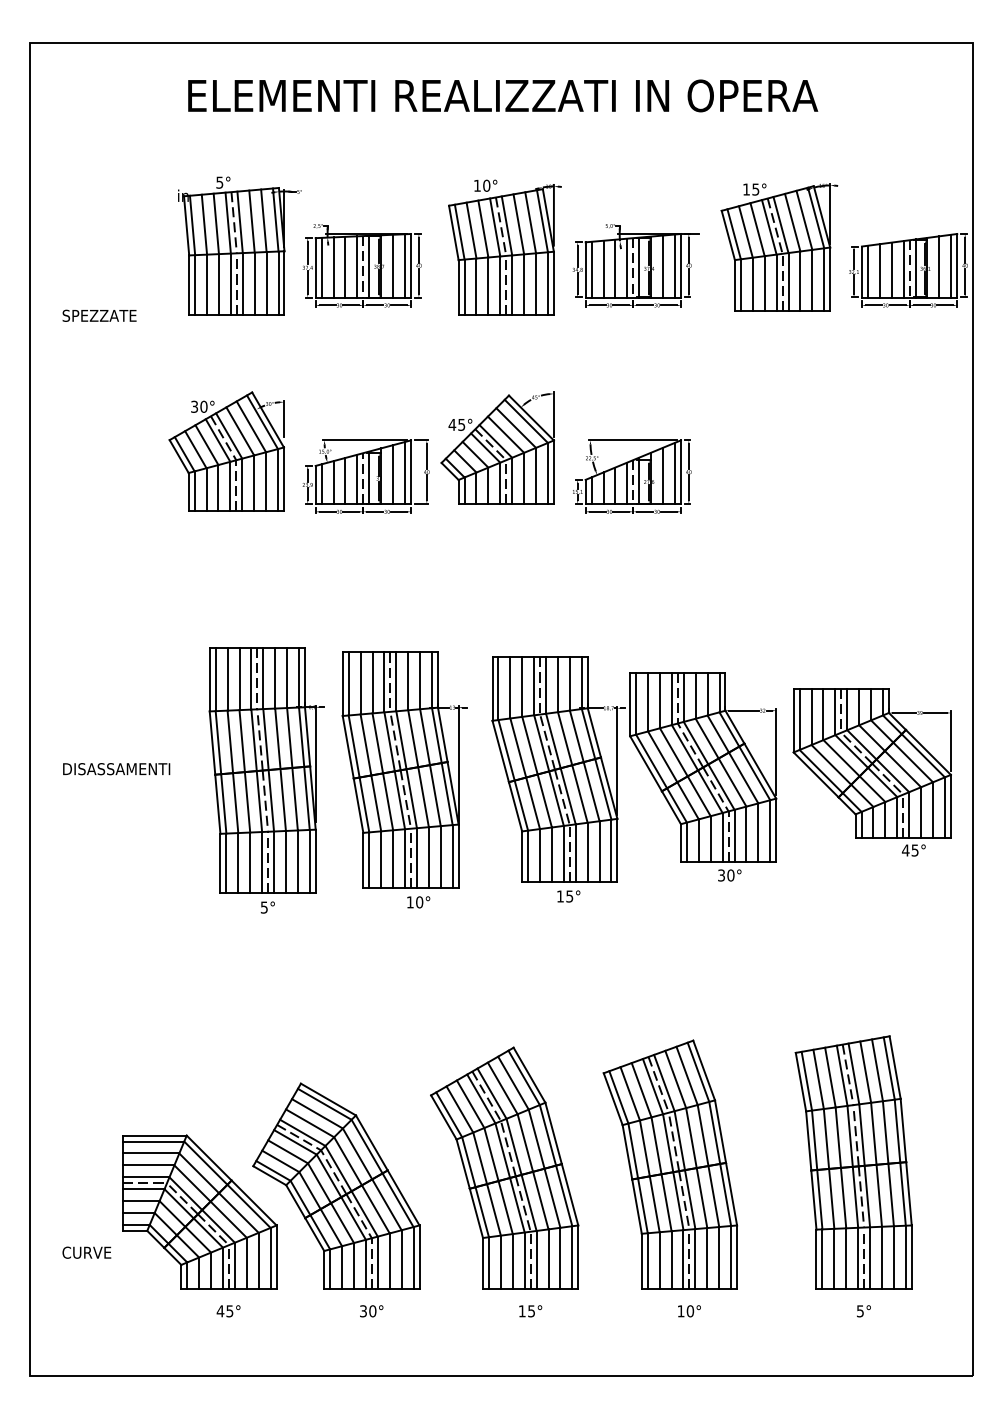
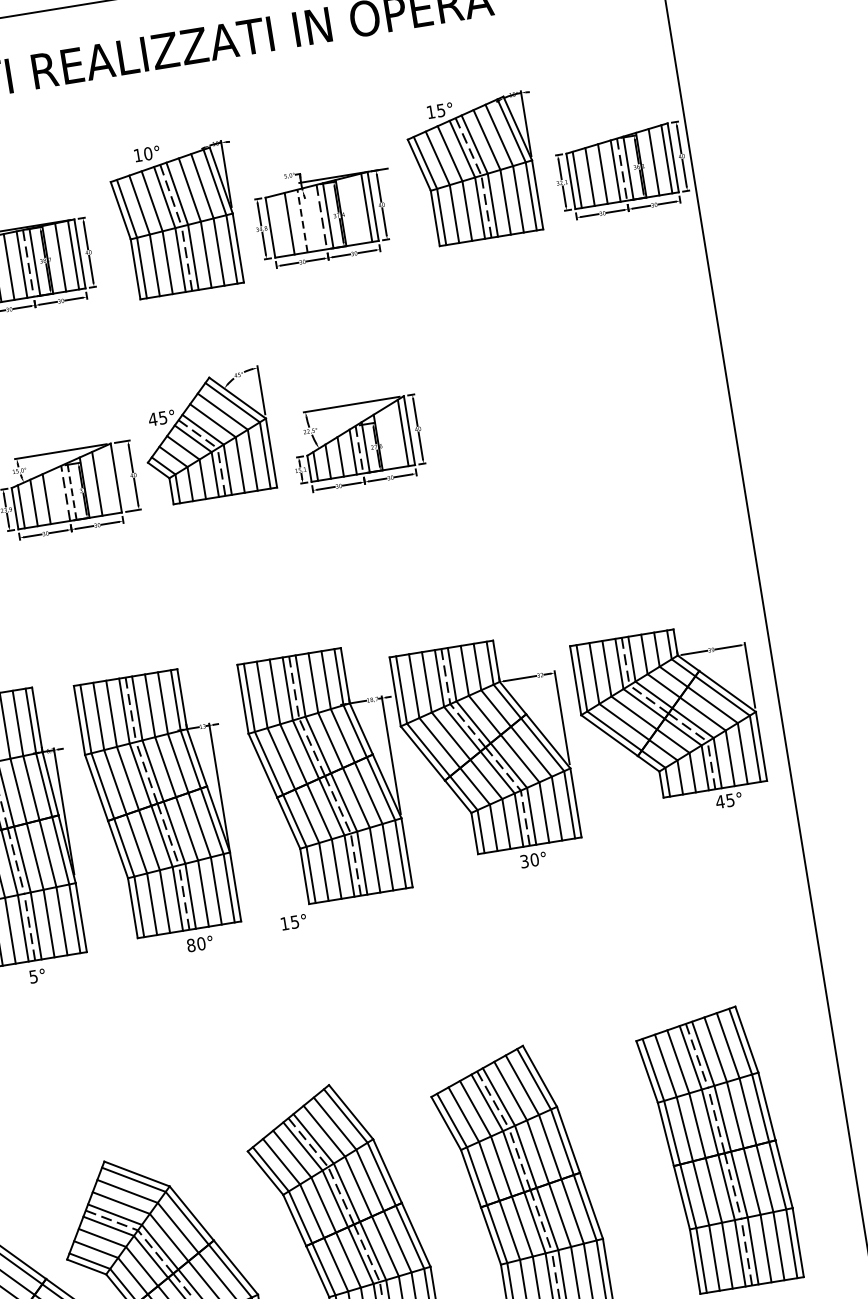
line: (663, 266) -> (354, 210), removed
line: (627, 267) -> (315, 217), removed
line: (615, 268) -> (302, 220), solid -> dashed
line: (591, 269) -> (276, 226), removed
line: (405, 472) -> (110, 479), removed
line: (663, 475) -> (391, 437), removed
line: (369, 477) -> (72, 491), solid -> dashed
line: (357, 478) -> (59, 494), removed
text: (568, 896) -> (293, 922), moved
text: (409, 902) -> (190, 945), 10° -> 80°

